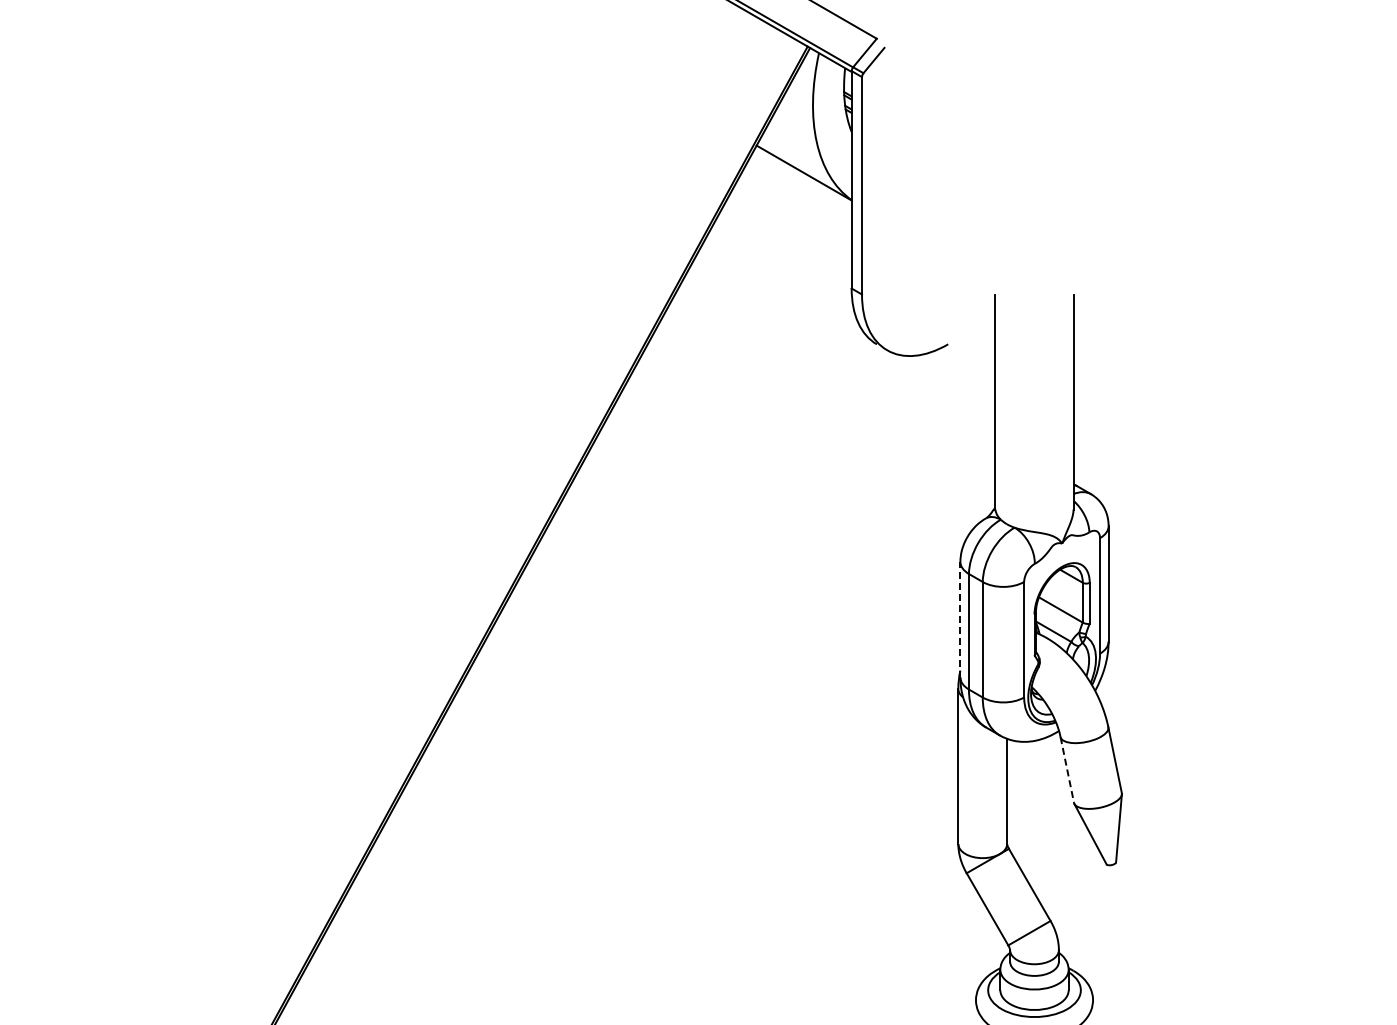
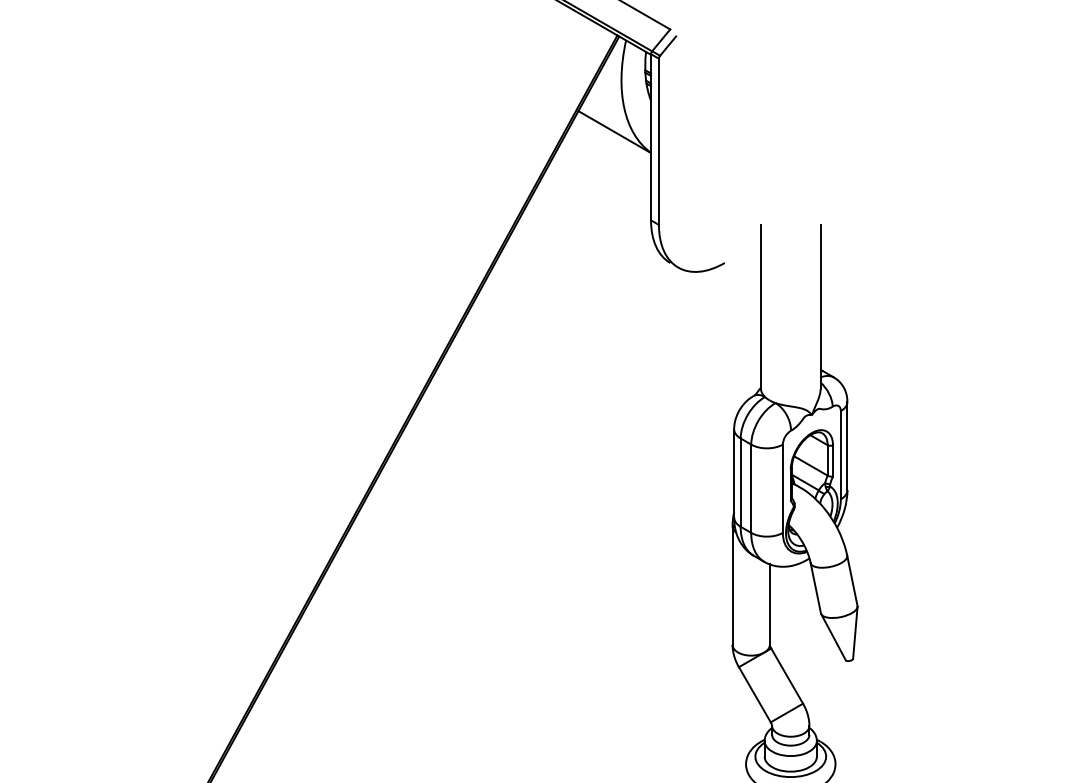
line: (960, 619) -> (734, 473), dashed -> solid
line: (1067, 770) -> (815, 588), dashed -> solid

